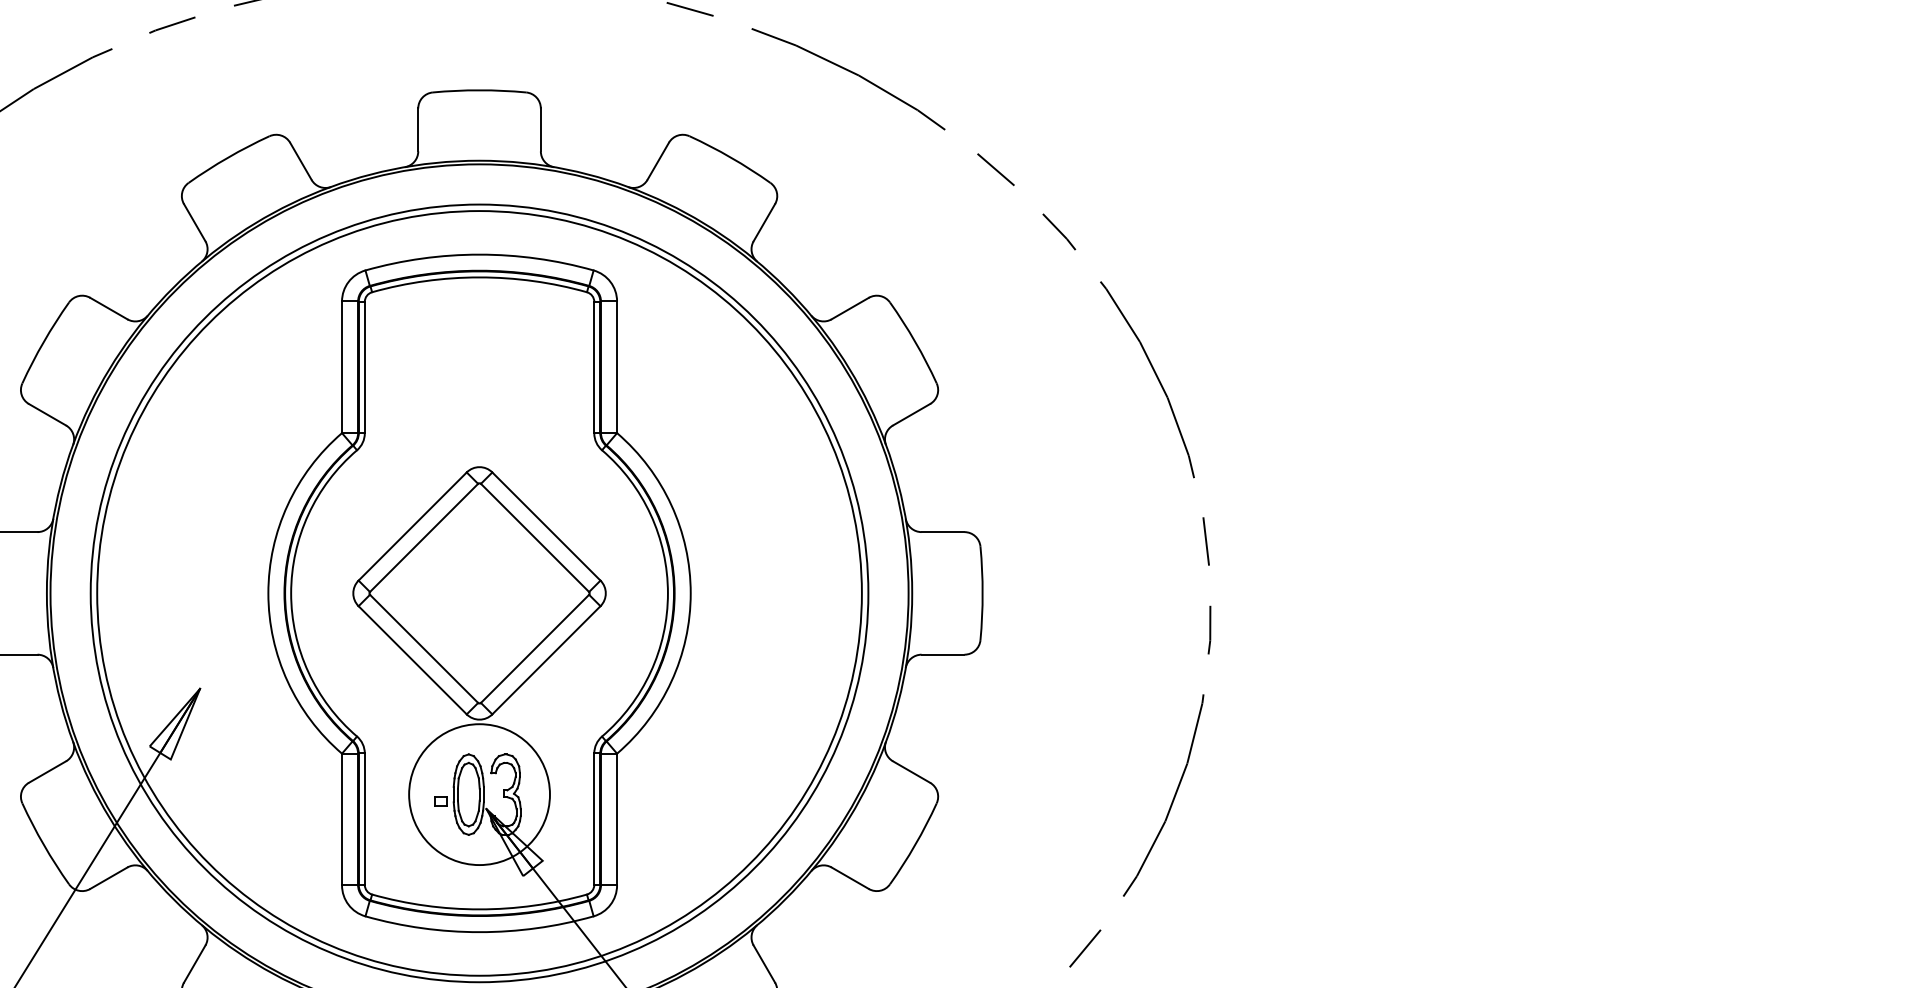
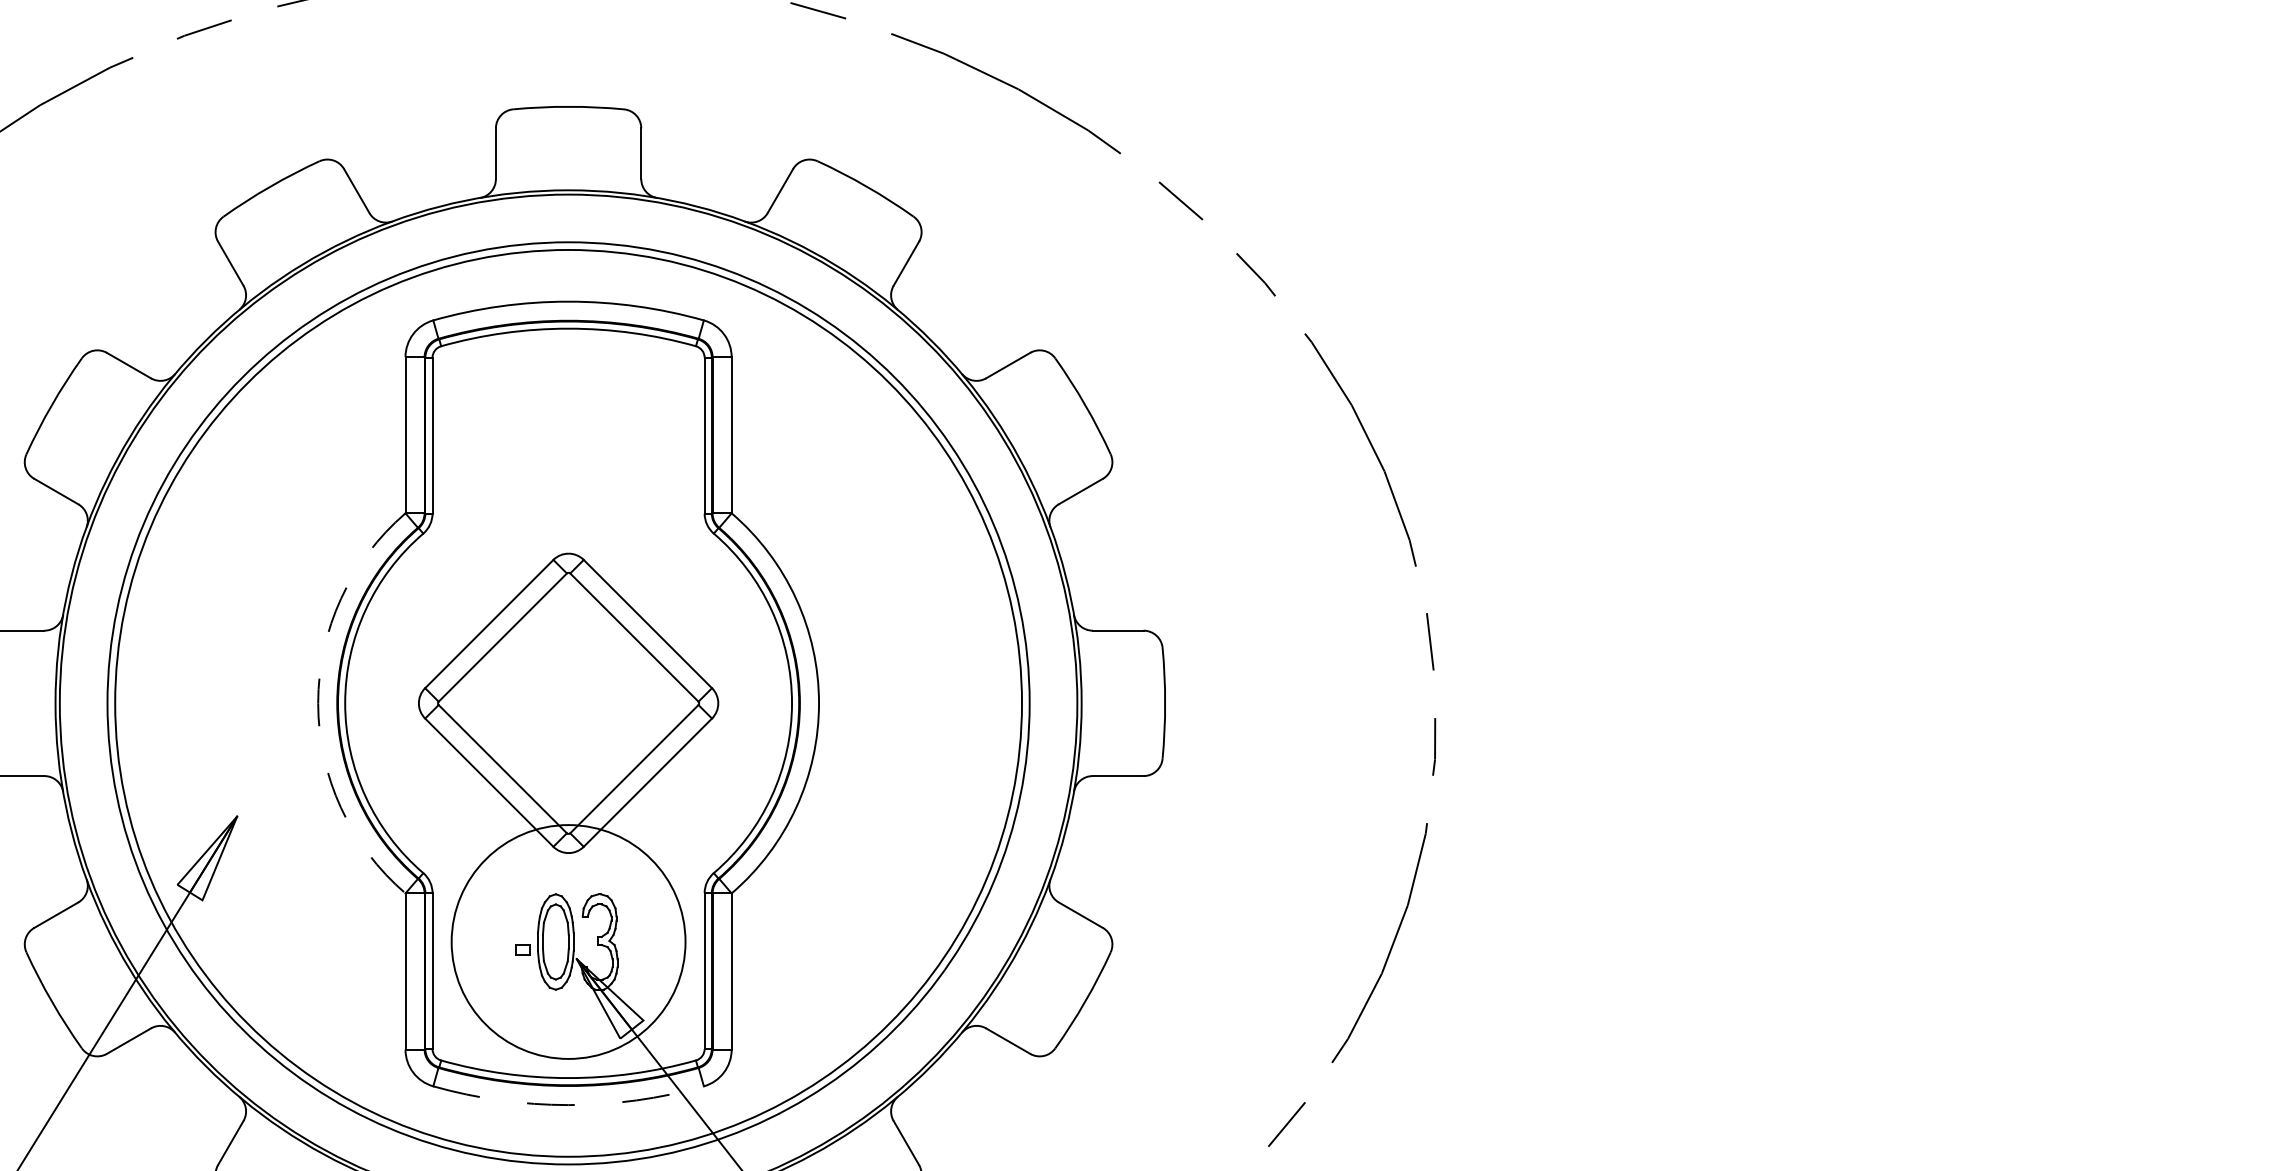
arc: (268, 593) -> (318, 703), solid -> dashed
circle: (479, 794) -> (568, 941), size x1.4
arc: (479, 932) -> (568, 1105), solid -> dashed

